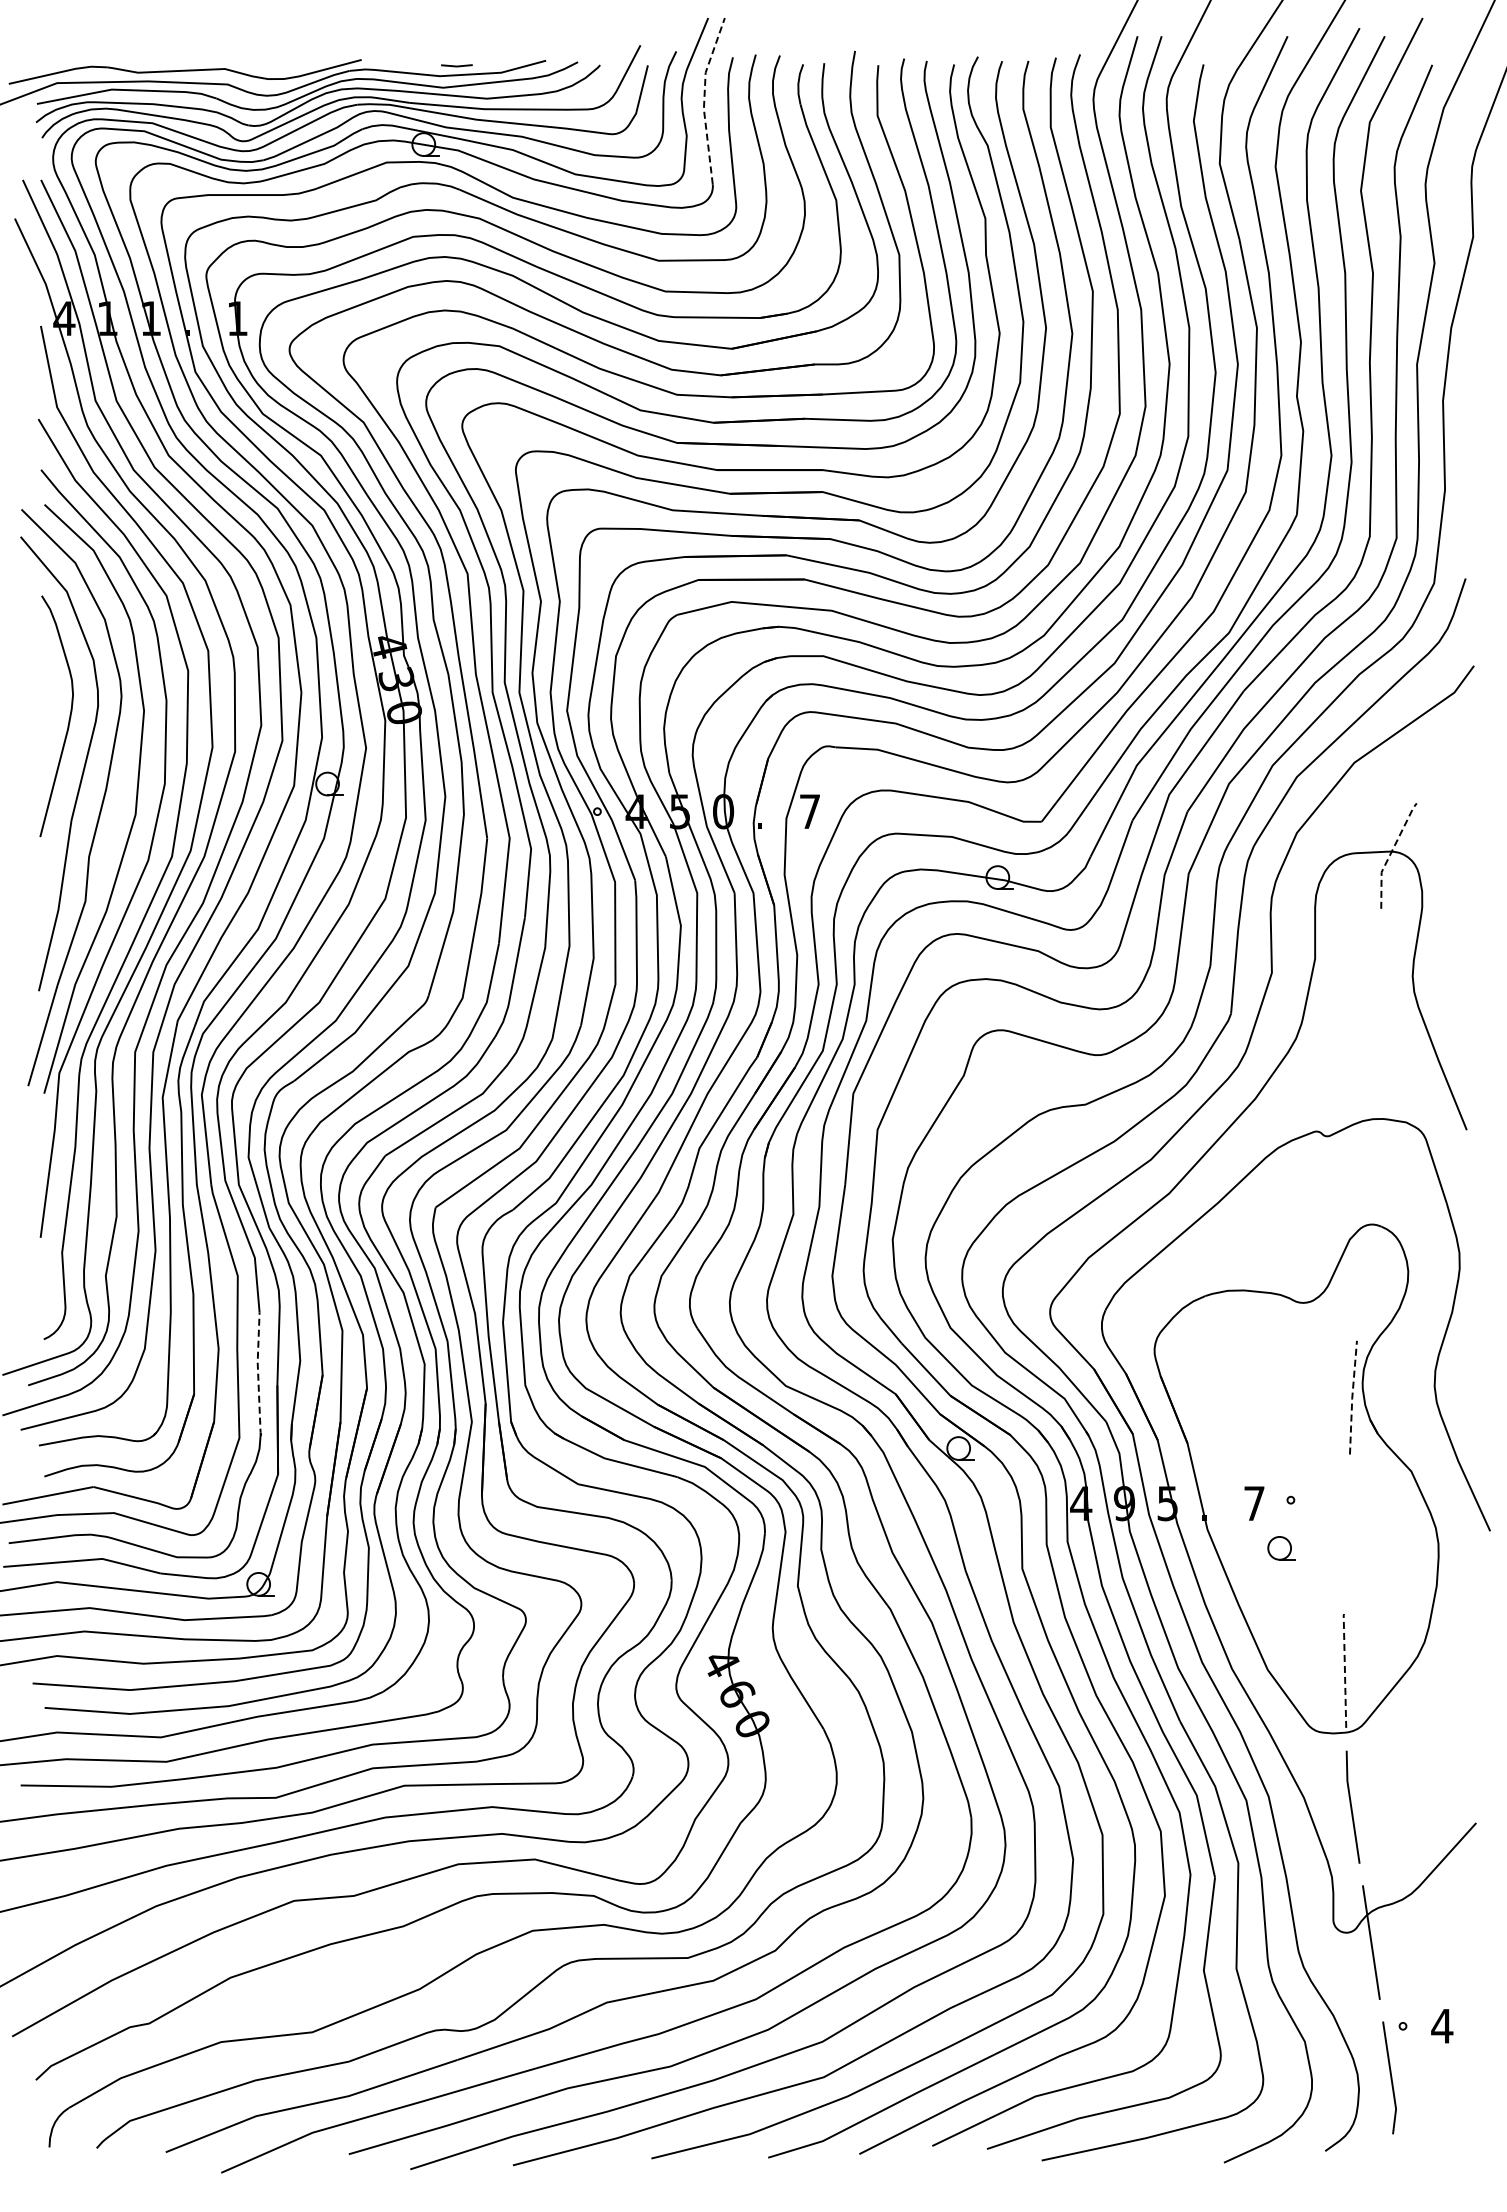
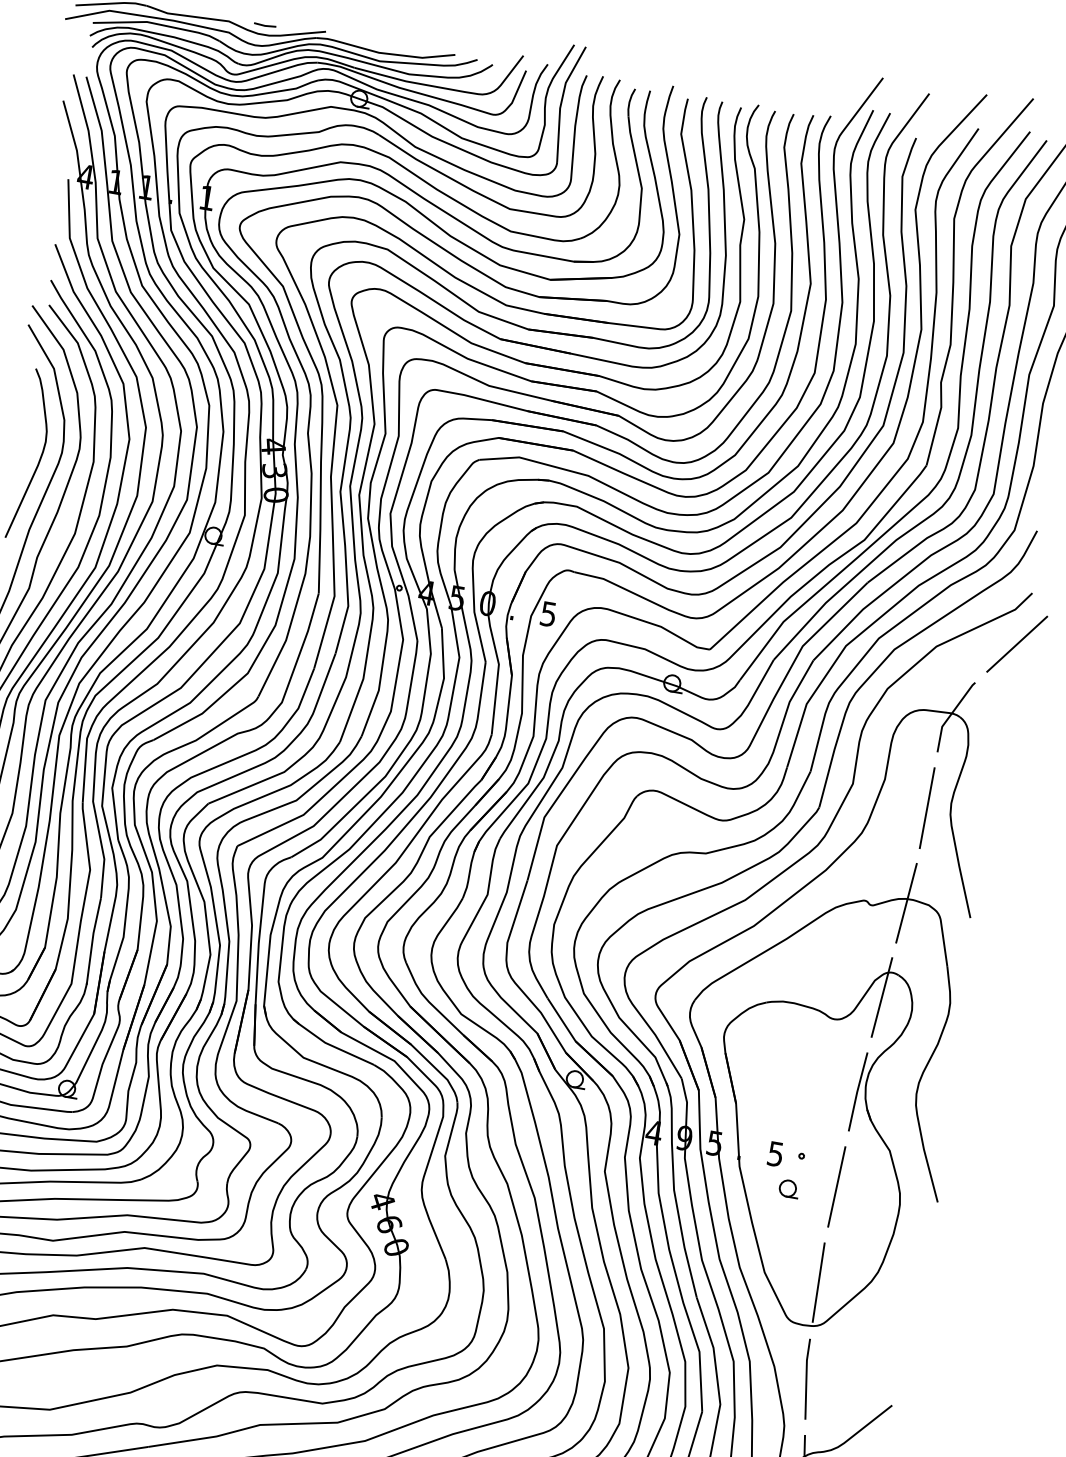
line: (456, 65) -> (264, 25), moved
line: (704, 99) -> (561, 101), dashed -> solid
line: (1465, 739) -> (1017, 643), added
text: (809, 811) -> (548, 614), 7 -> 5
line: (1390, 853) -> (950, 714), dashed -> solid
line: (1380, 988) -> (927, 808), added
line: (1374, 1124) -> (906, 902), added
line: (1363, 1261) -> (881, 997), added
line: (258, 1374) -> (92, 941), dashed -> solid
line: (1352, 1398) -> (857, 1092), dashed -> solid
text: (1254, 1503) -> (775, 1154), 7 -> 5
line: (1346, 1534) -> (836, 1187), added
line: (1344, 1669) -> (818, 1281), dashed -> solid

